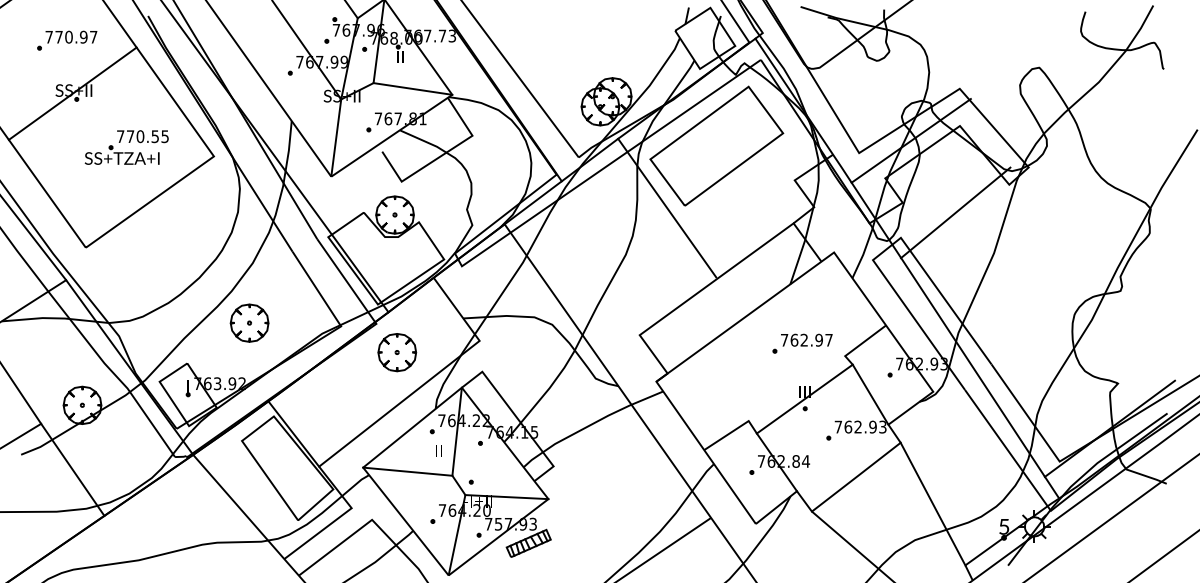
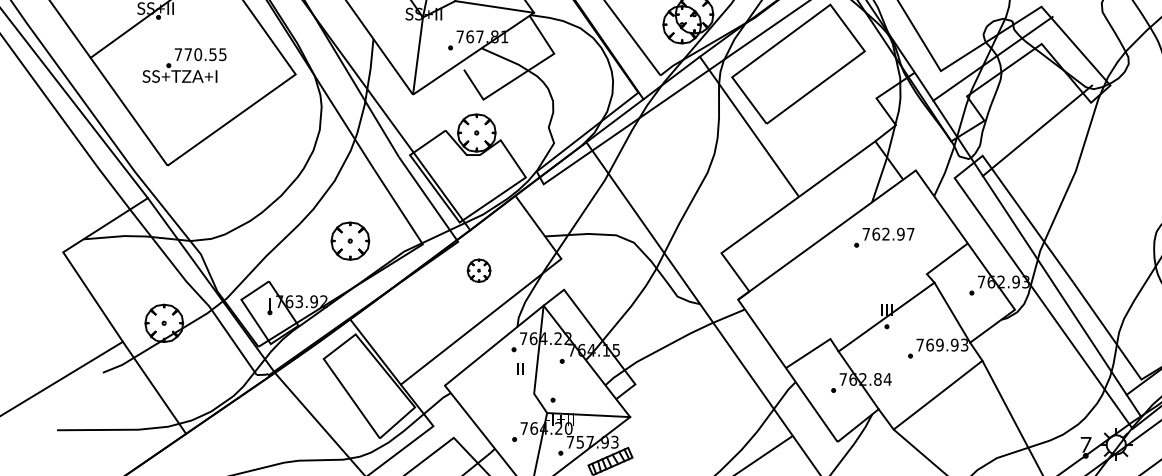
part: (126, 147) -> (184, 65), moved
part: (249, 322) -> (350, 240), moved
part: (802, 343) -> (884, 237), moved
part: (397, 352) -> (479, 270), size x0.6
text: (857, 426) -> (939, 344), 762.93 -> 769.93
line: (407, 471) -> (489, 389), removed
text: (1004, 526) -> (1086, 444), 5 -> 7

